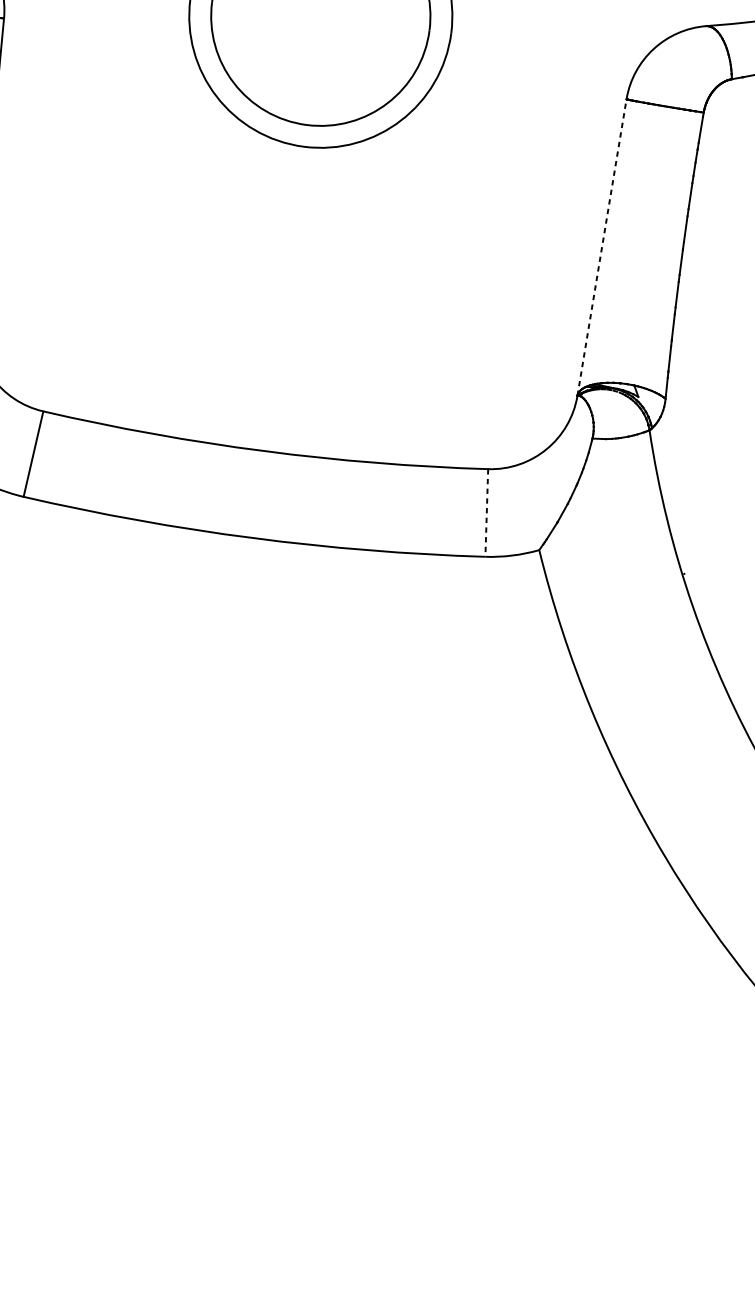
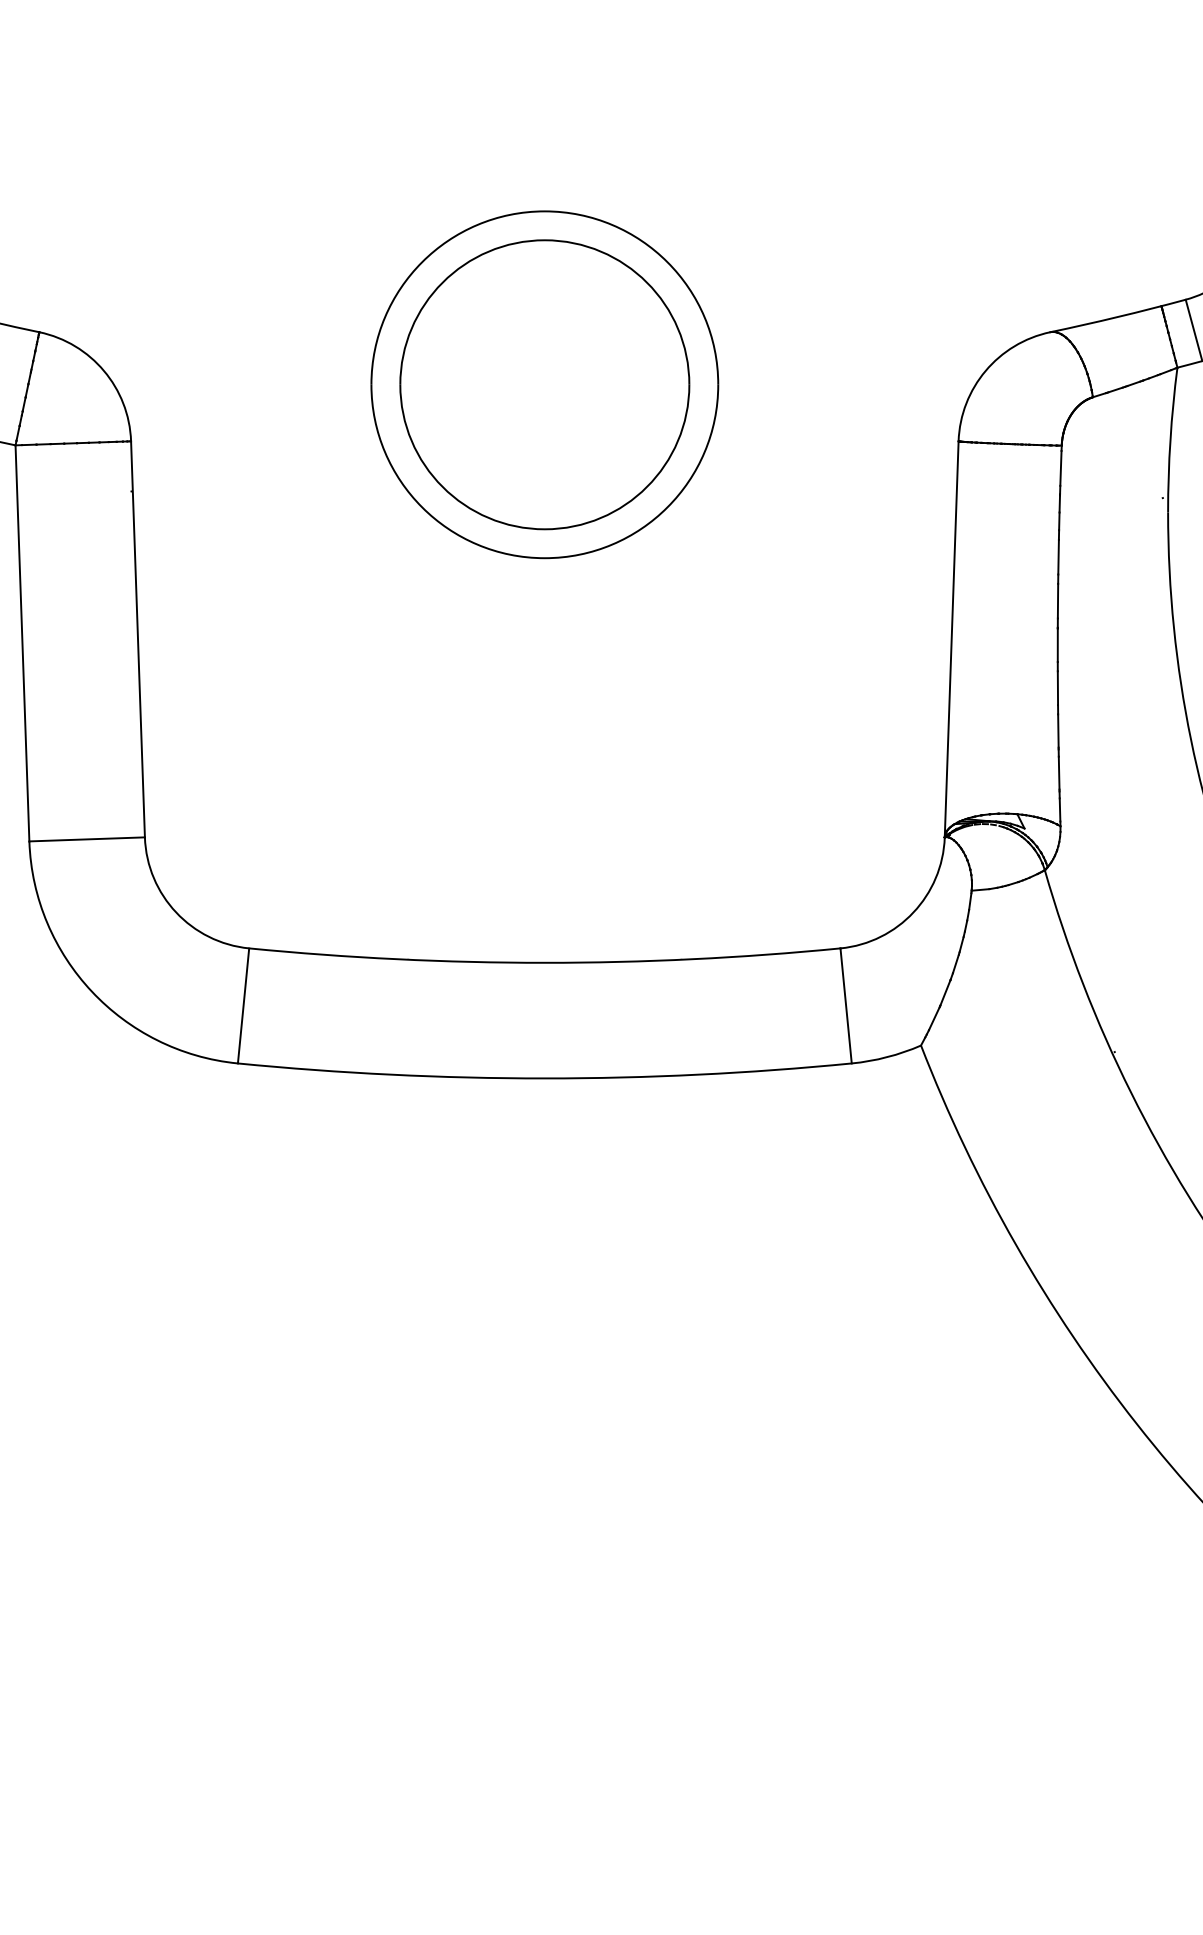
line: (601, 246) -> (951, 638), dashed -> solid
line: (487, 512) -> (846, 1005), dashed -> solid

